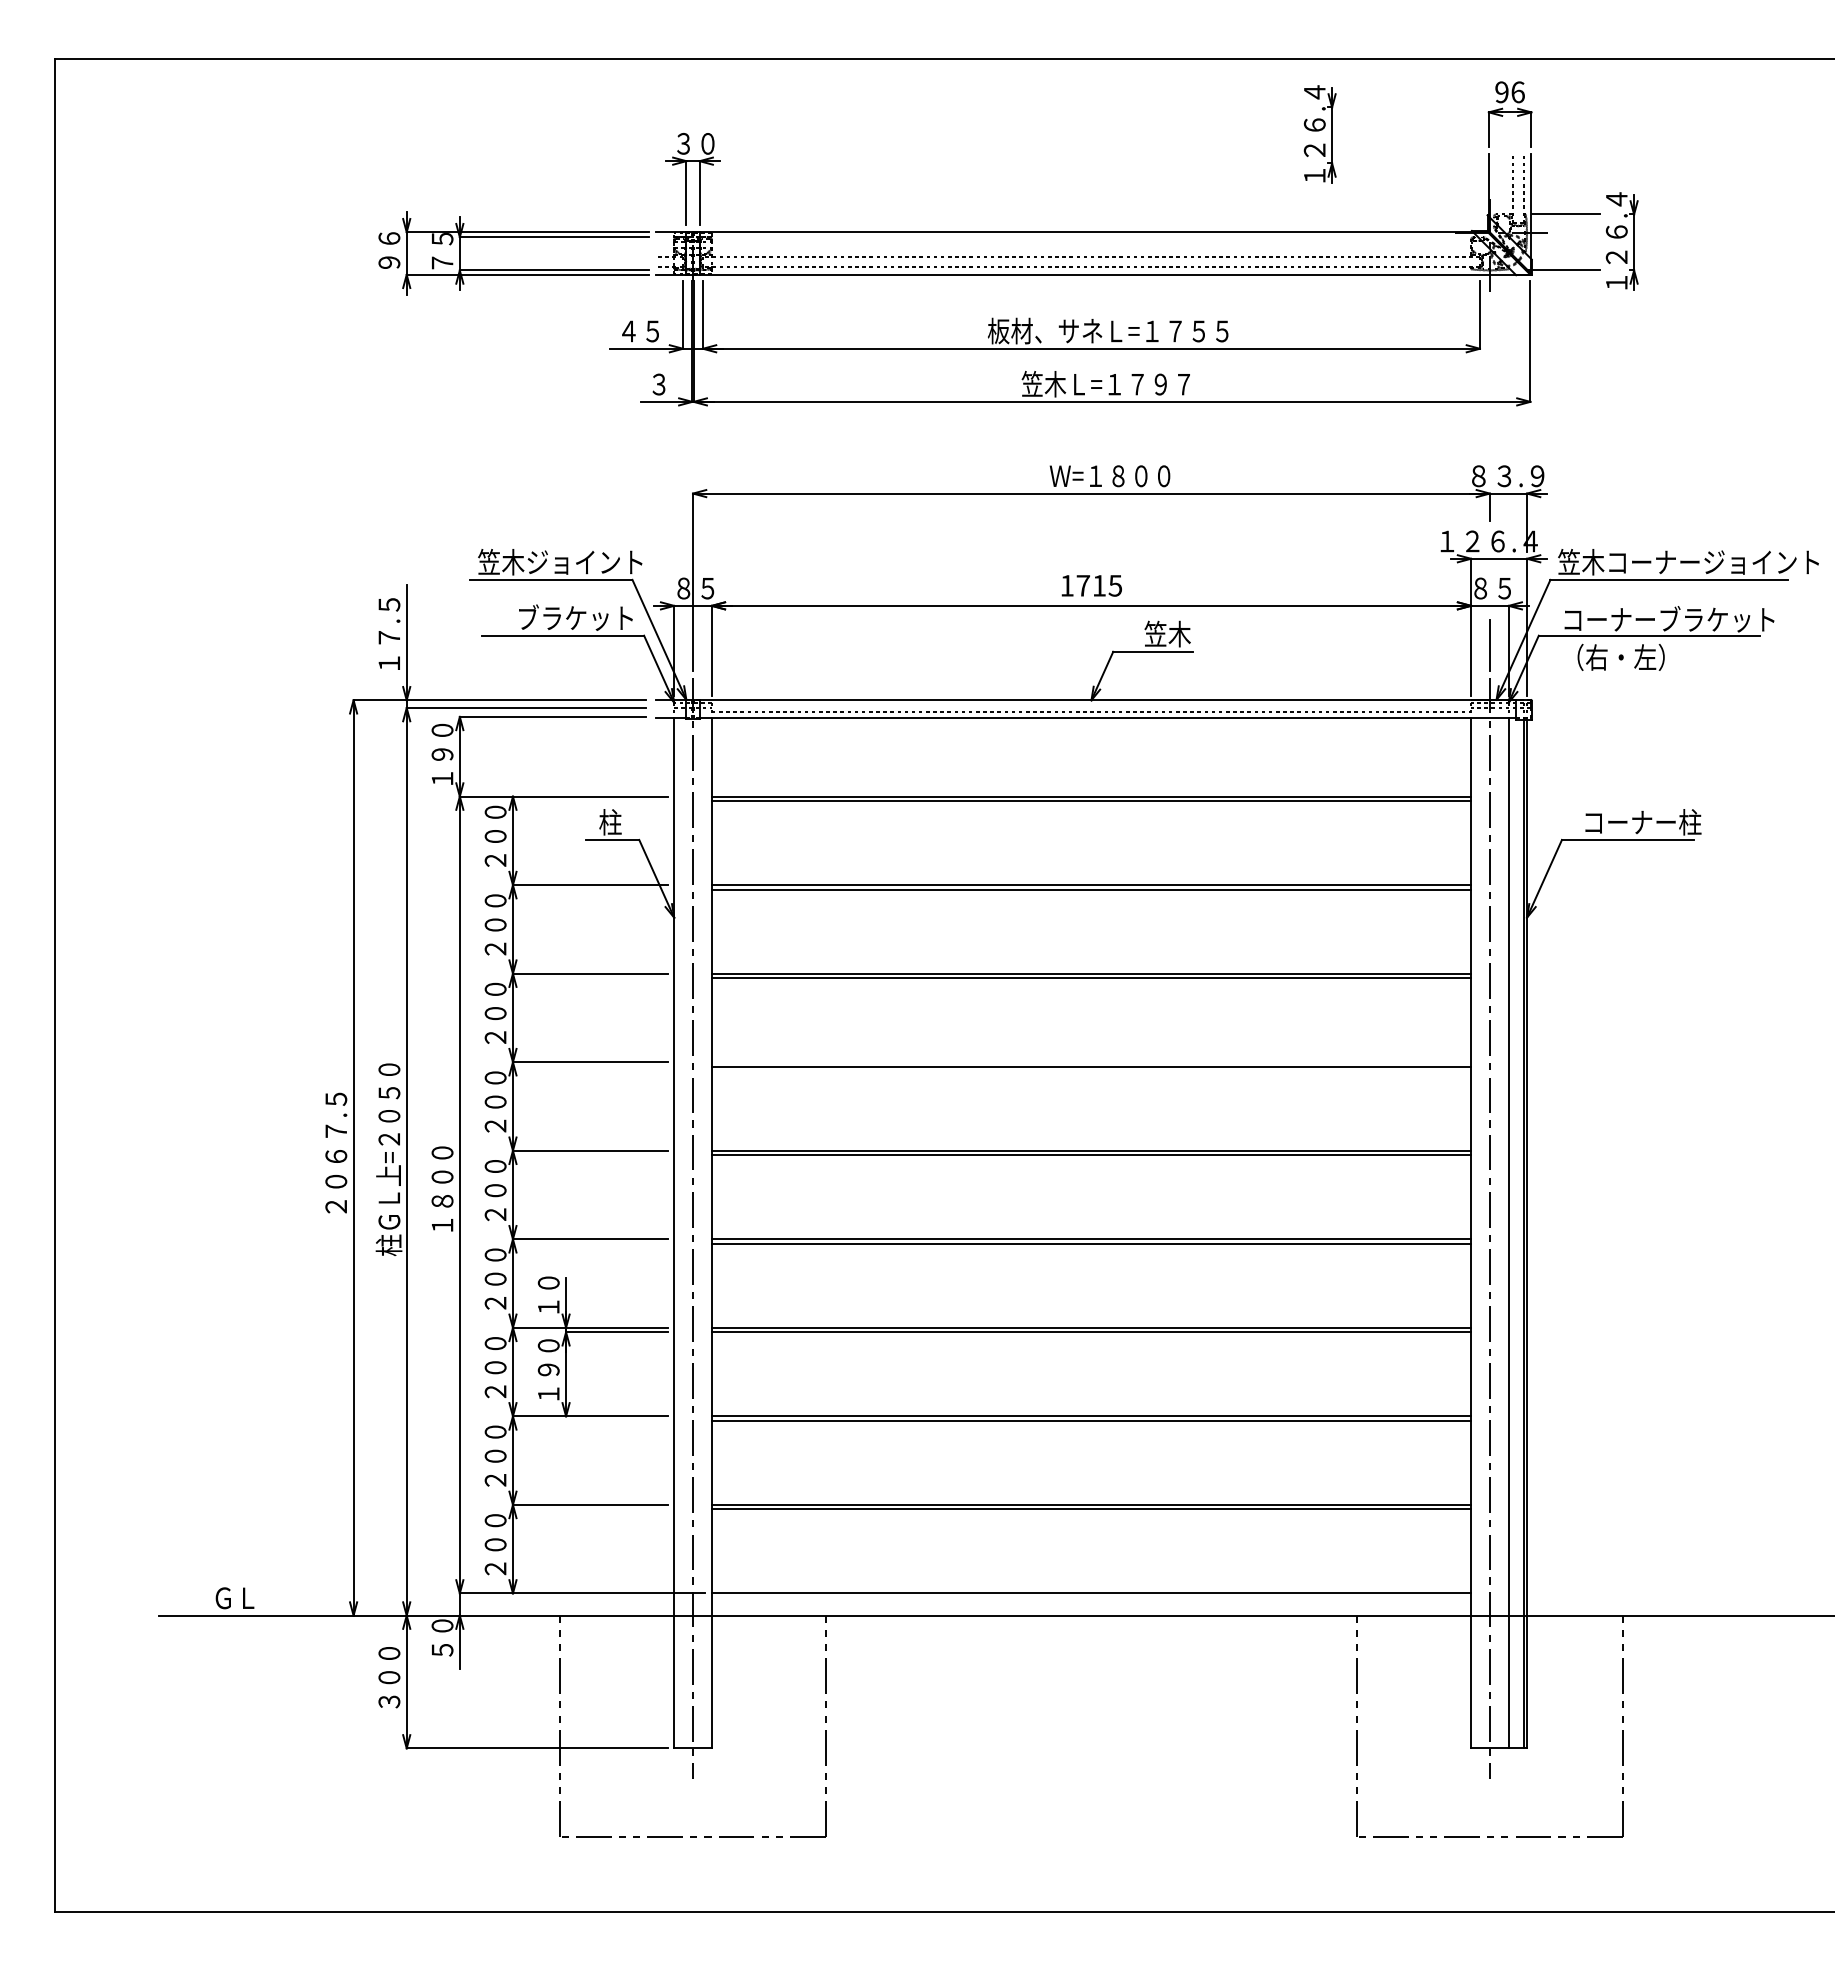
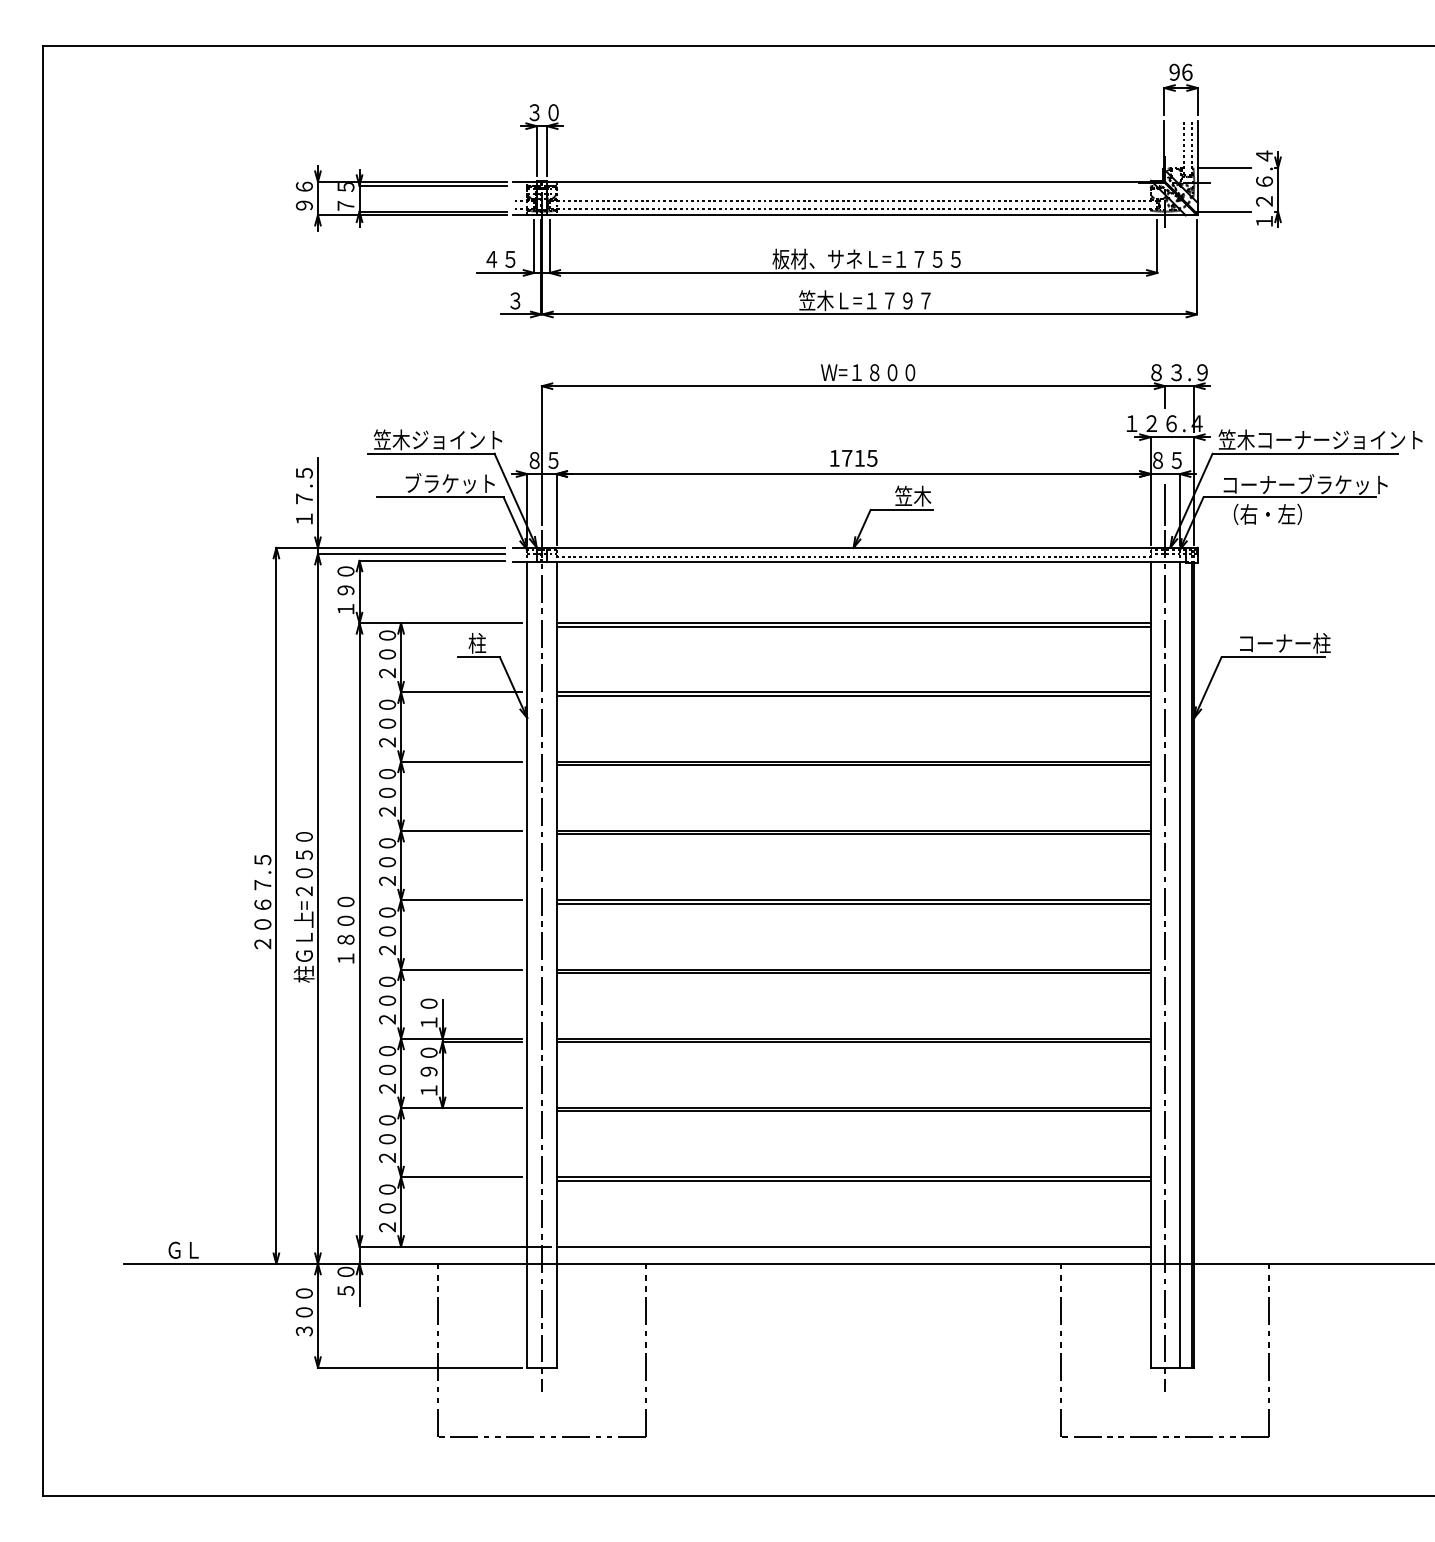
part: (1319, 134) -> (1031, 105), removed
line: (1091, 1062) -> (853, 831), added

